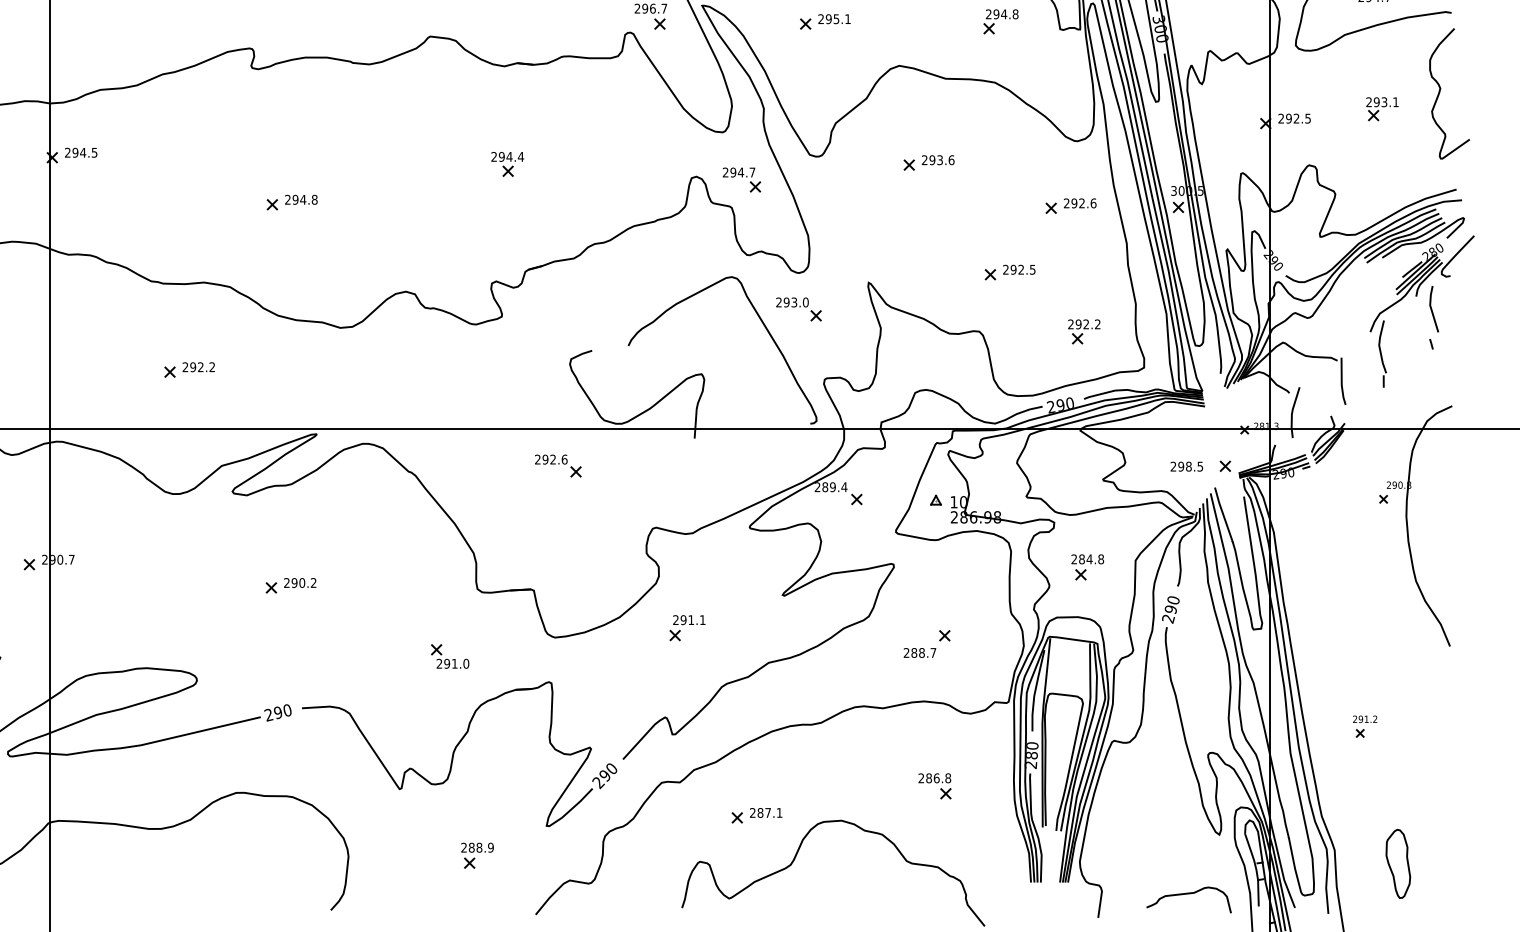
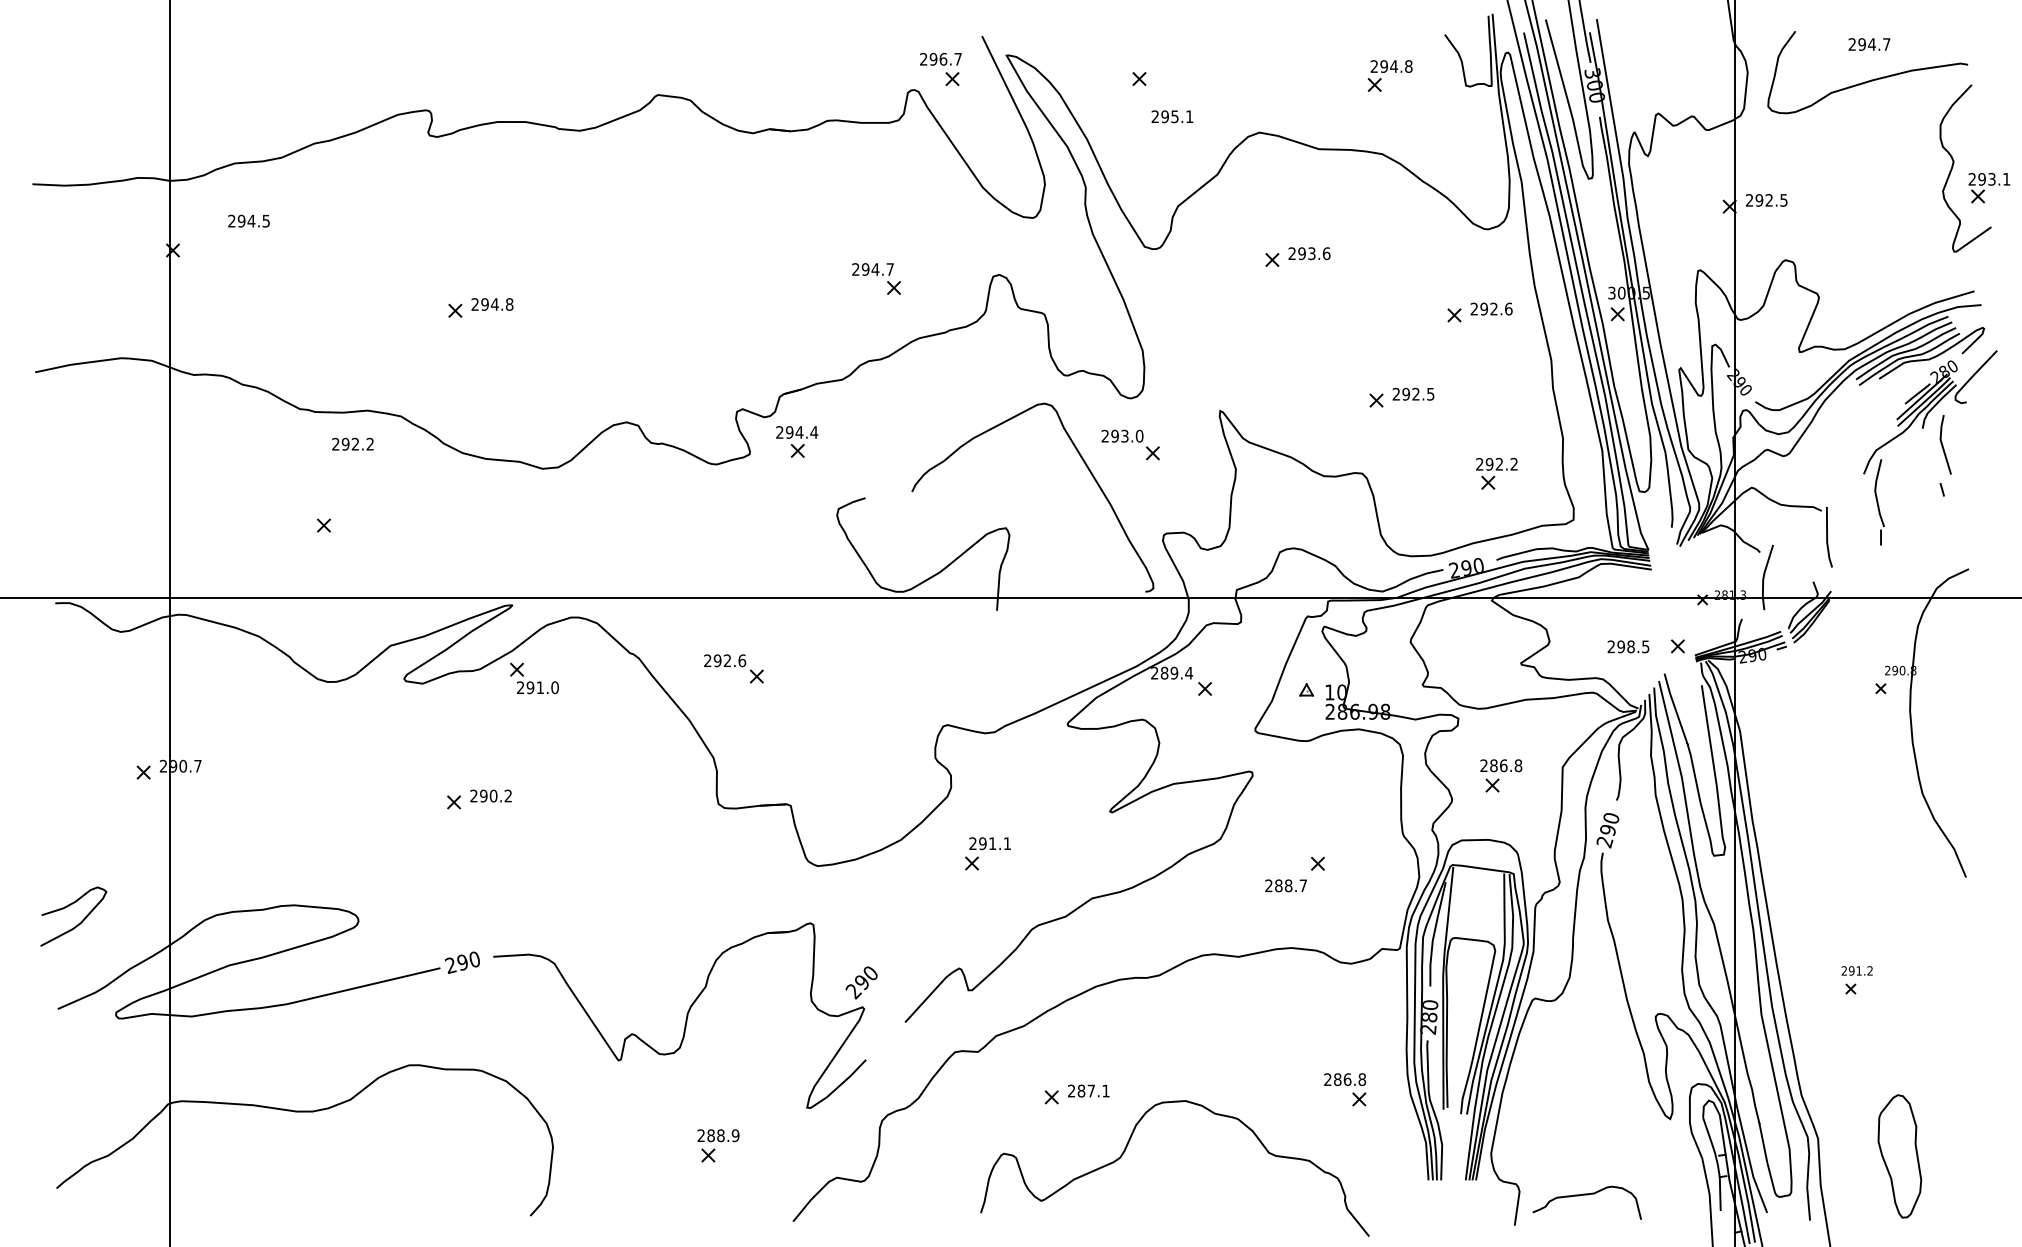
text: (834, 18) -> (1172, 116), moved
part: (1382, 109) -> (1989, 188), moved
text: (80, 152) -> (248, 220), moved
part: (507, 163) -> (797, 441), moved
part: (741, 179) -> (876, 278), moved
text: (198, 366) -> (352, 443), moved
part: (557, 465) -> (733, 668), moved
text: (1089, 559) -> (1503, 765), 284.8 -> 286.8
part: (450, 656) -> (534, 678), moved
text: (604, 775) -> (861, 982), moved
part: (935, 786) -> (1345, 1089), moved
part: (1398, 863) -> (1899, 1156), size x1.4
curve: (1188, 894) -> (1586, 1195), moved

